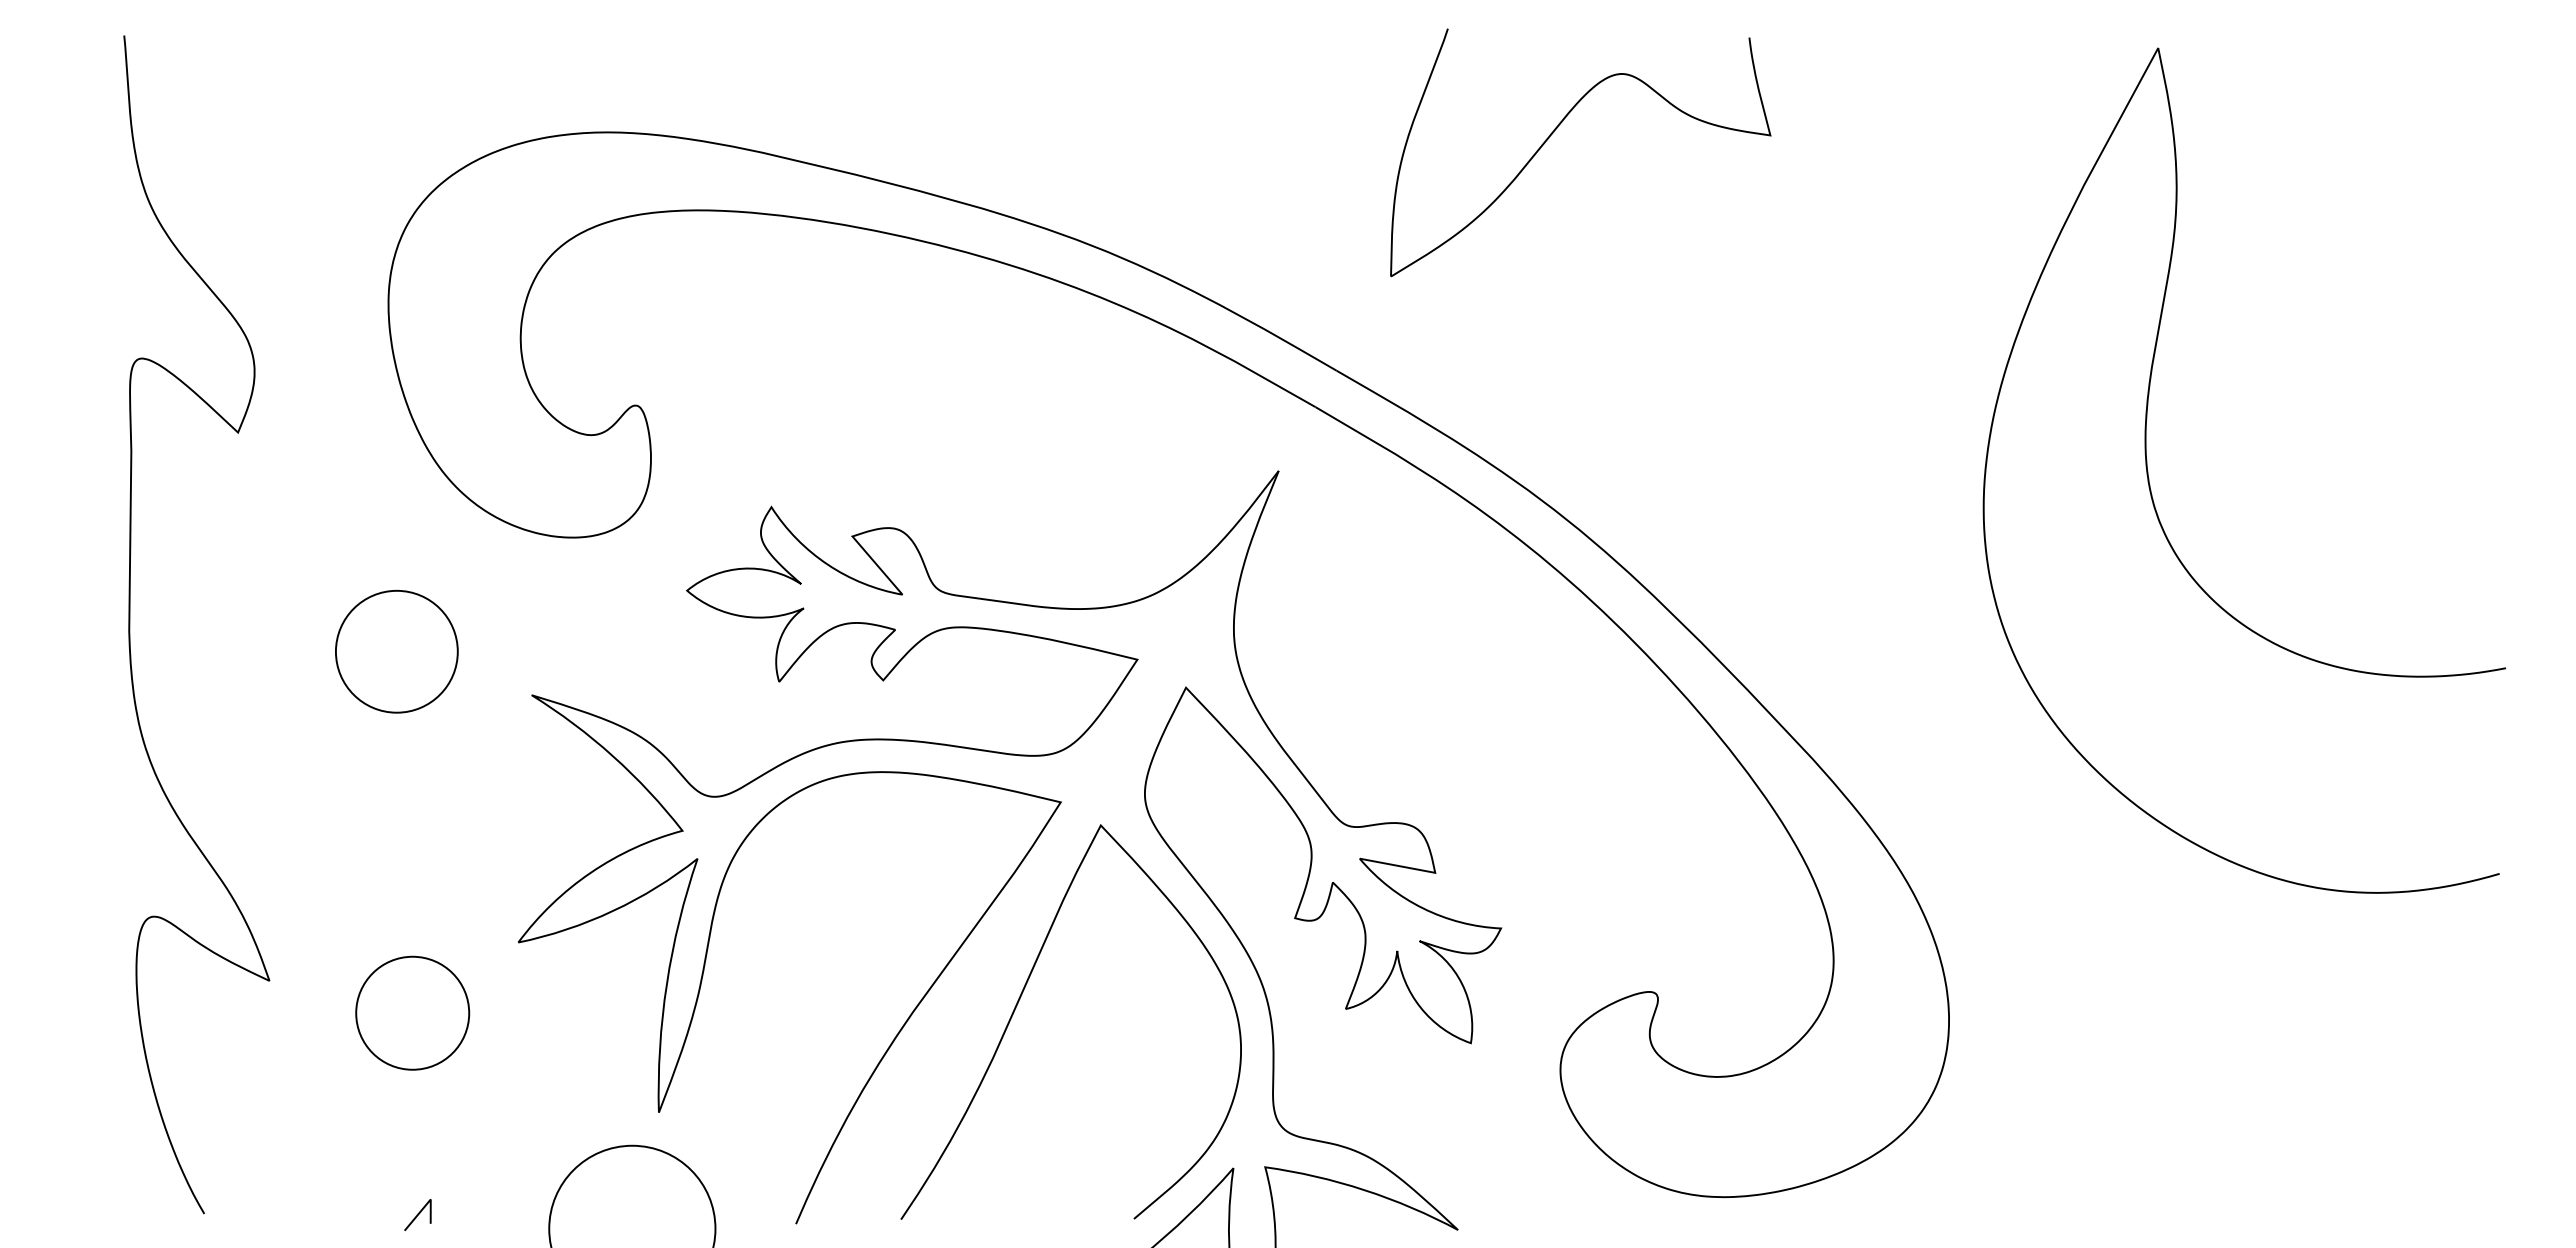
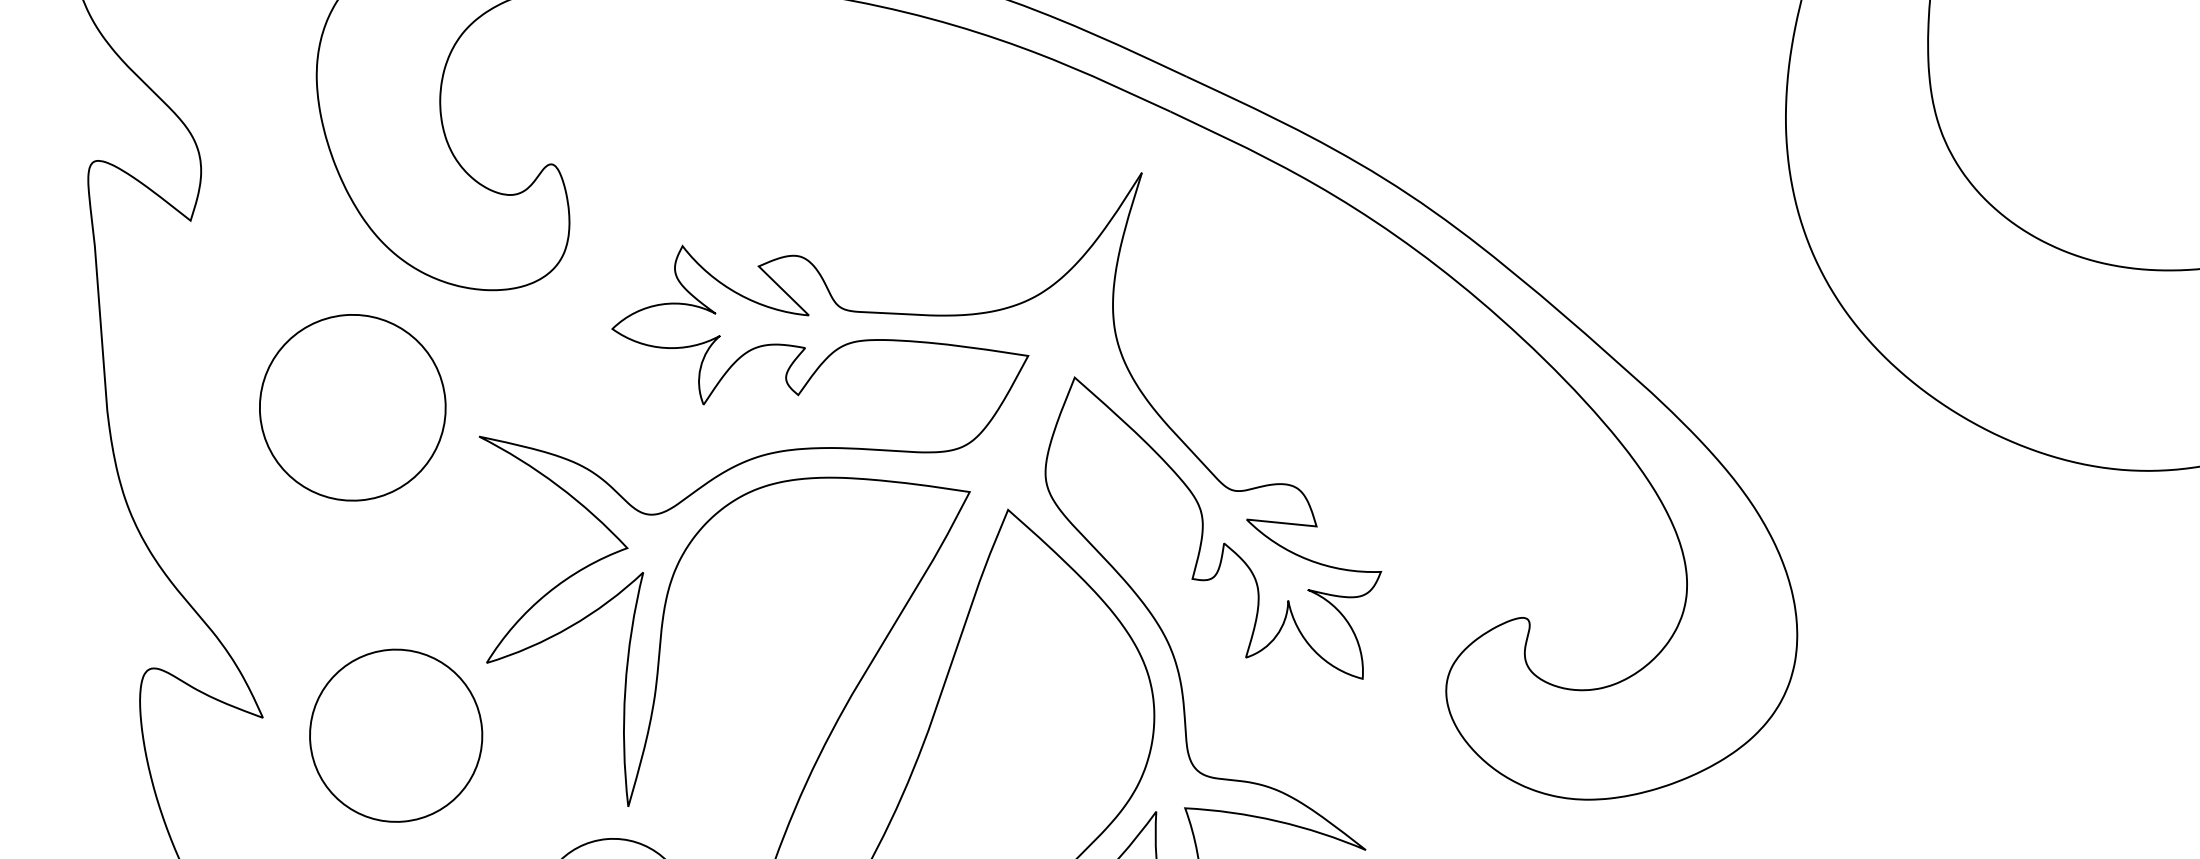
circle: (396, 651) -> (352, 407), size x1.67
circle: (412, 1013) -> (395, 736), size x1.67

